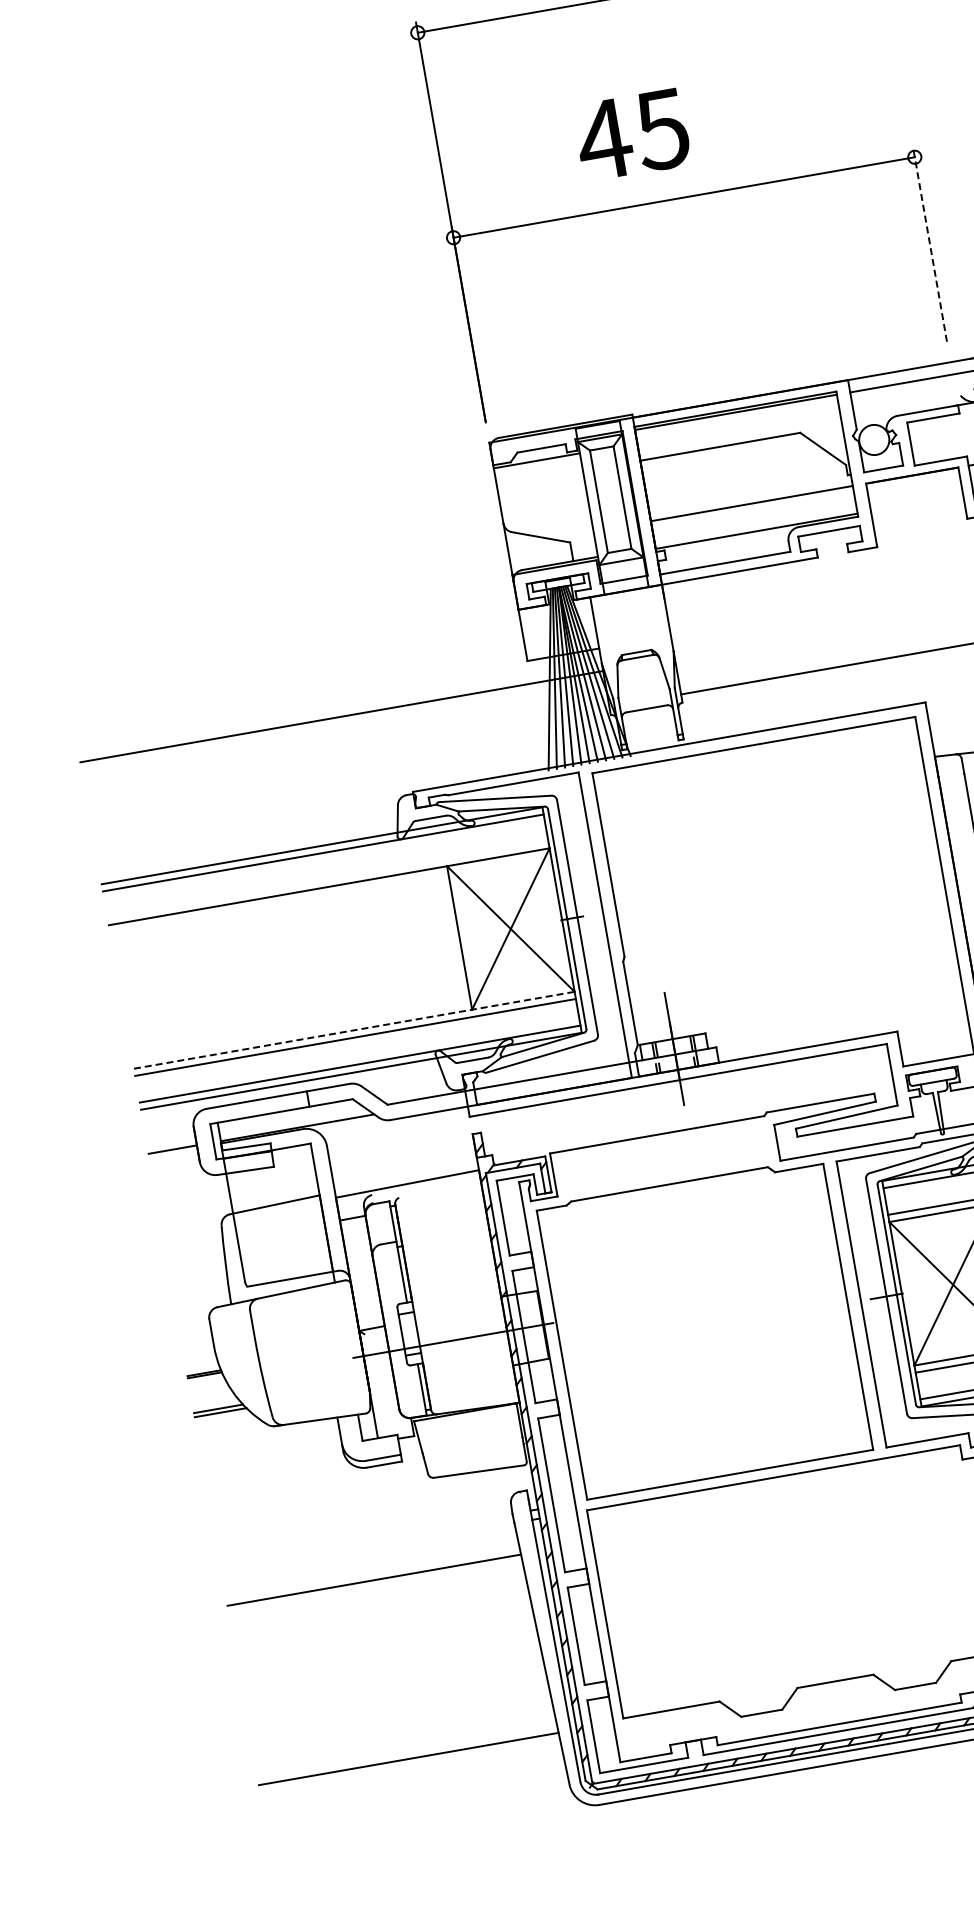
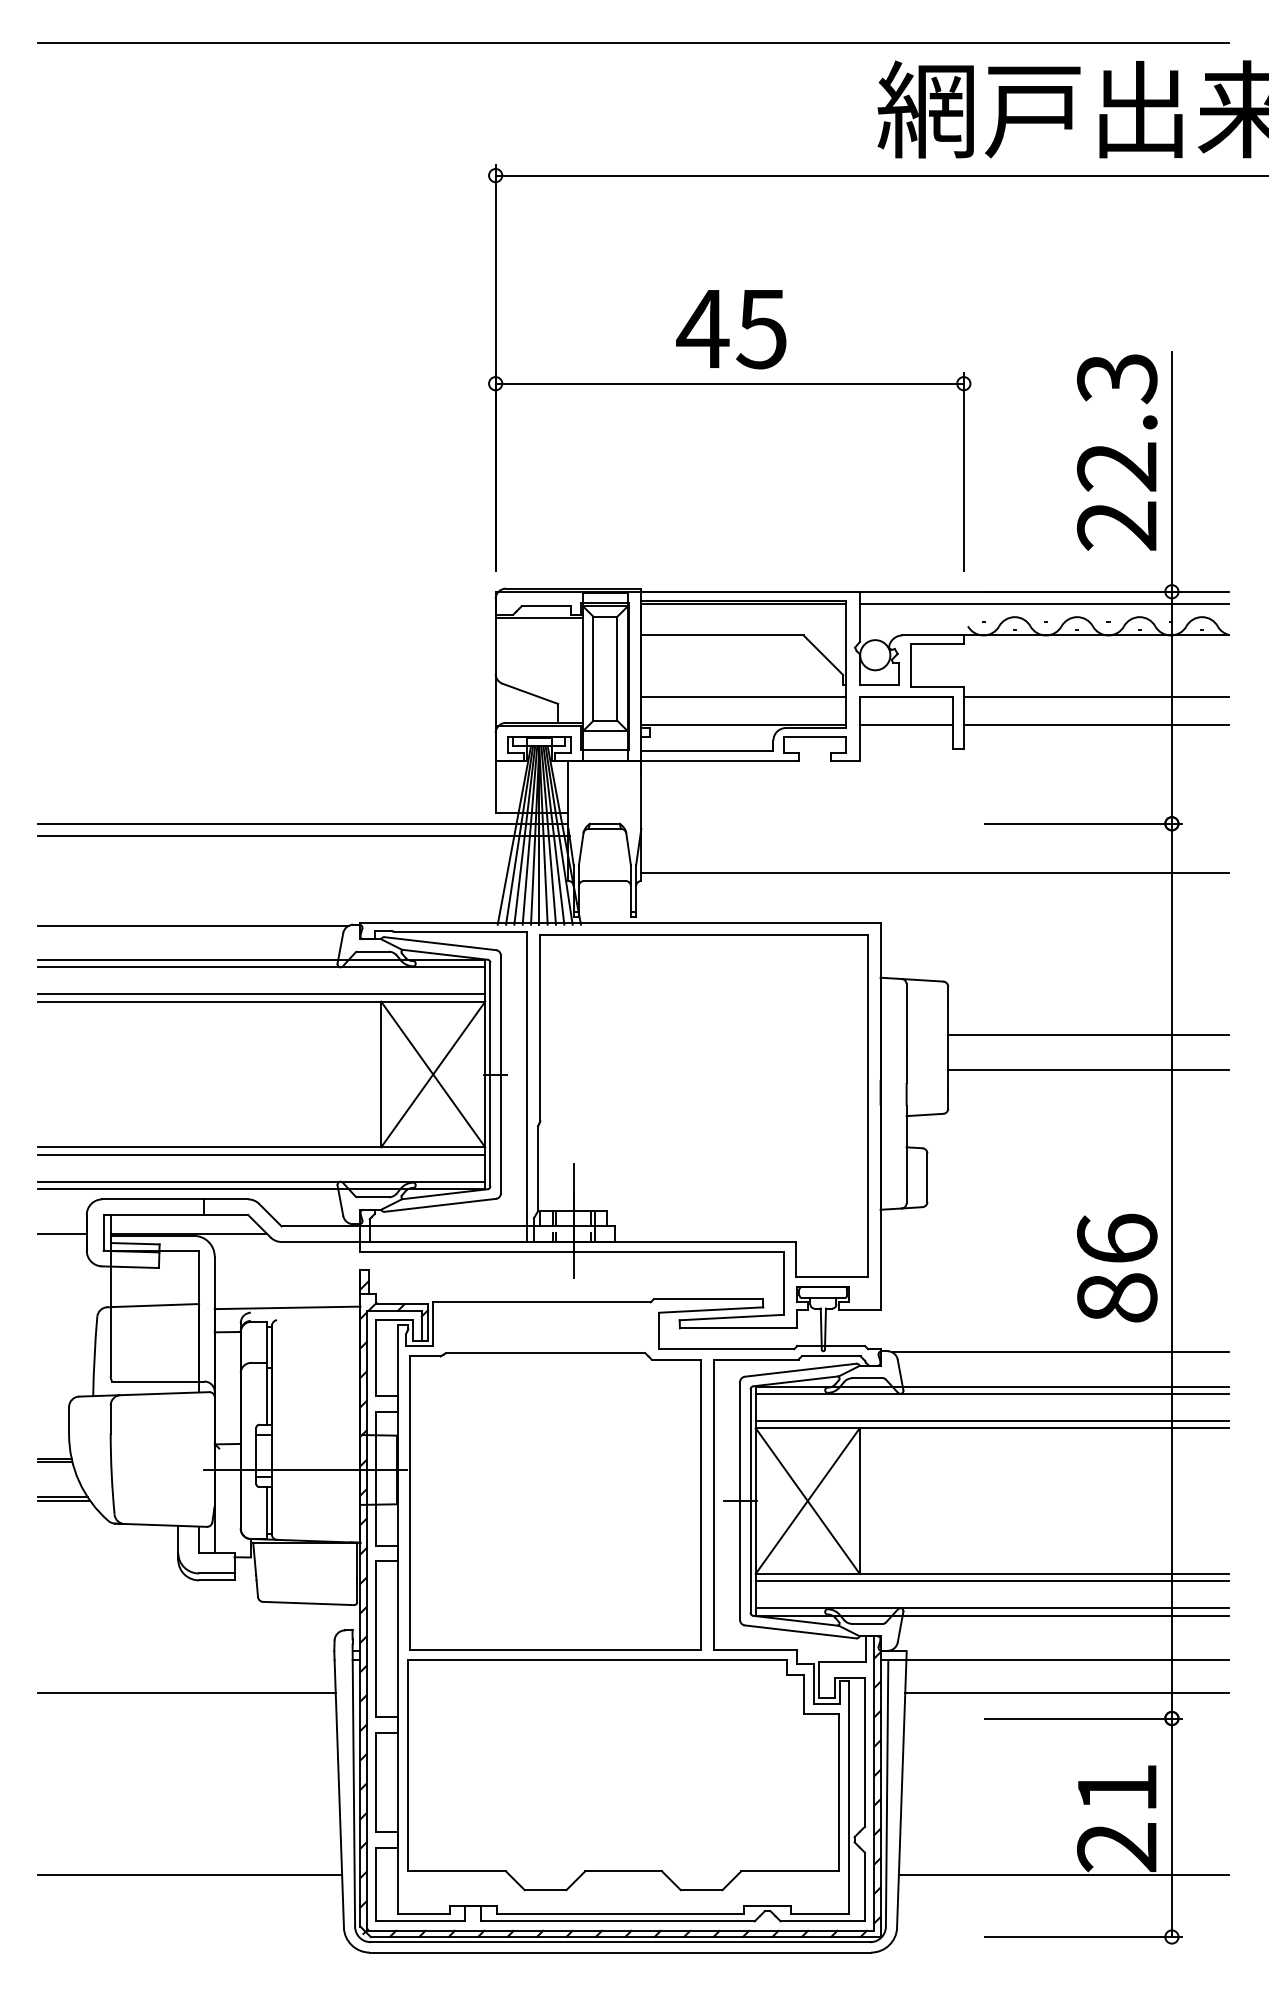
text: (632, 135) -> (731, 329), moved
line: (929, 244) -> (963, 472), dashed -> solid
line: (916, 502) -> (906, 724), added
line: (338, 704) -> (302, 823), added
line: (248, 823) -> (192, 925), added
line: (327, 879) -> (261, 994), added
line: (354, 1030) -> (261, 1147), dashed -> solid

